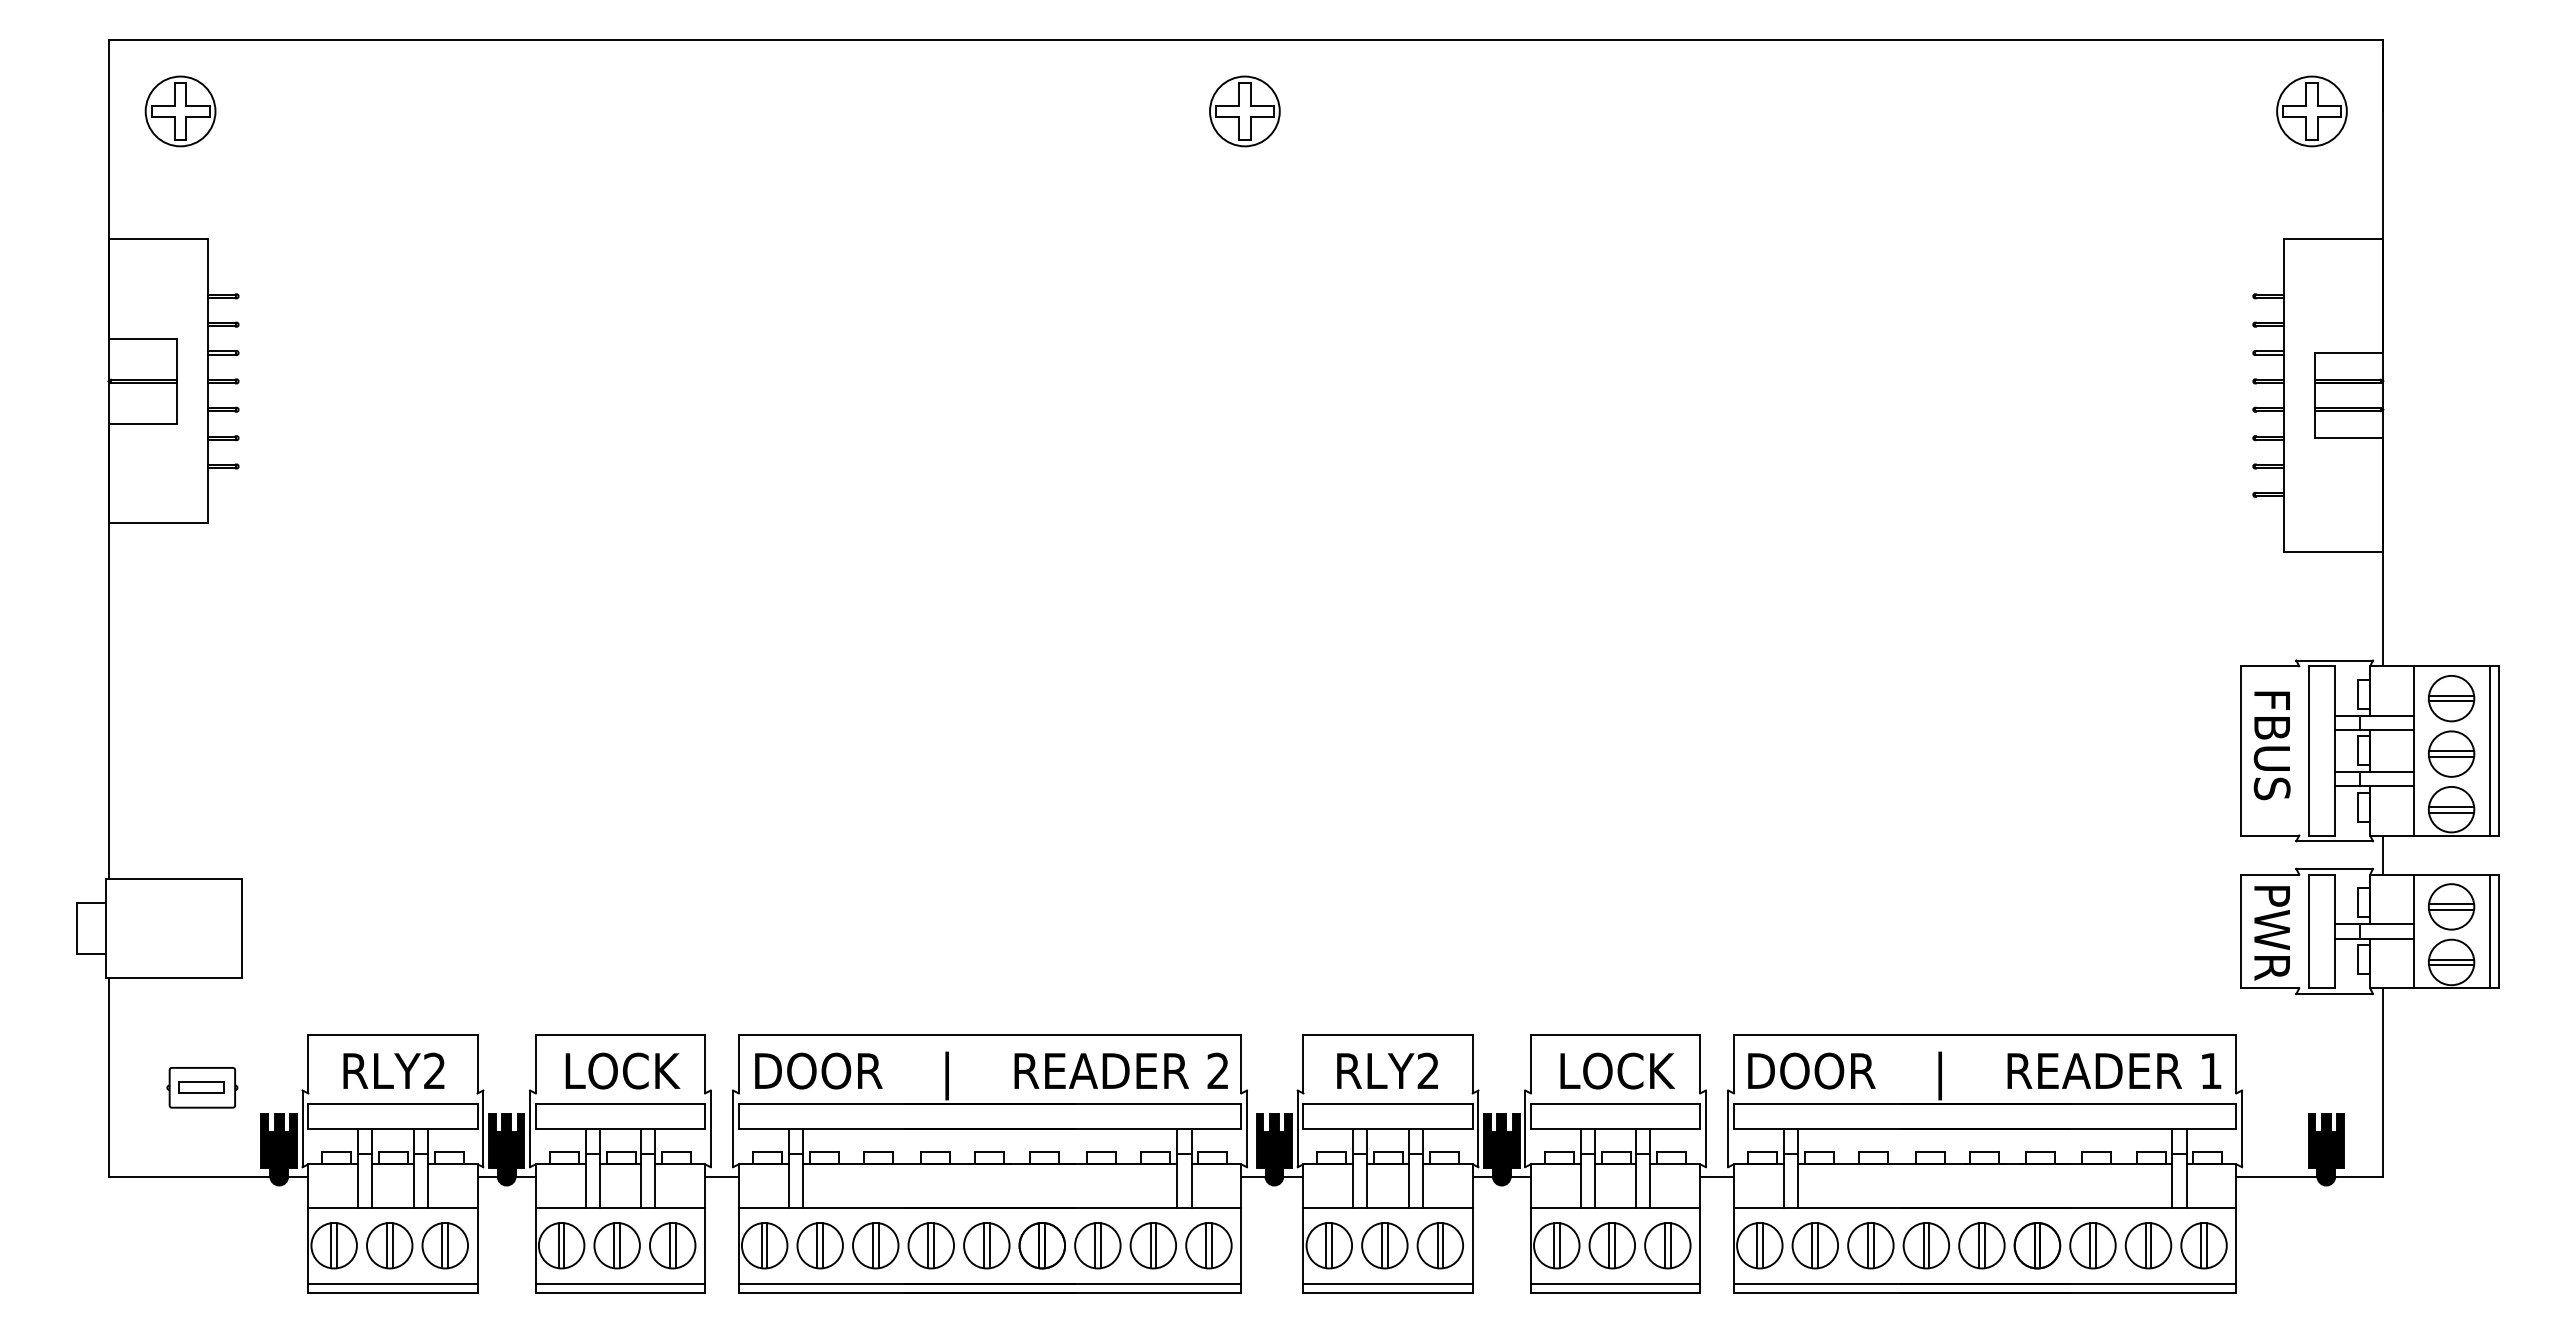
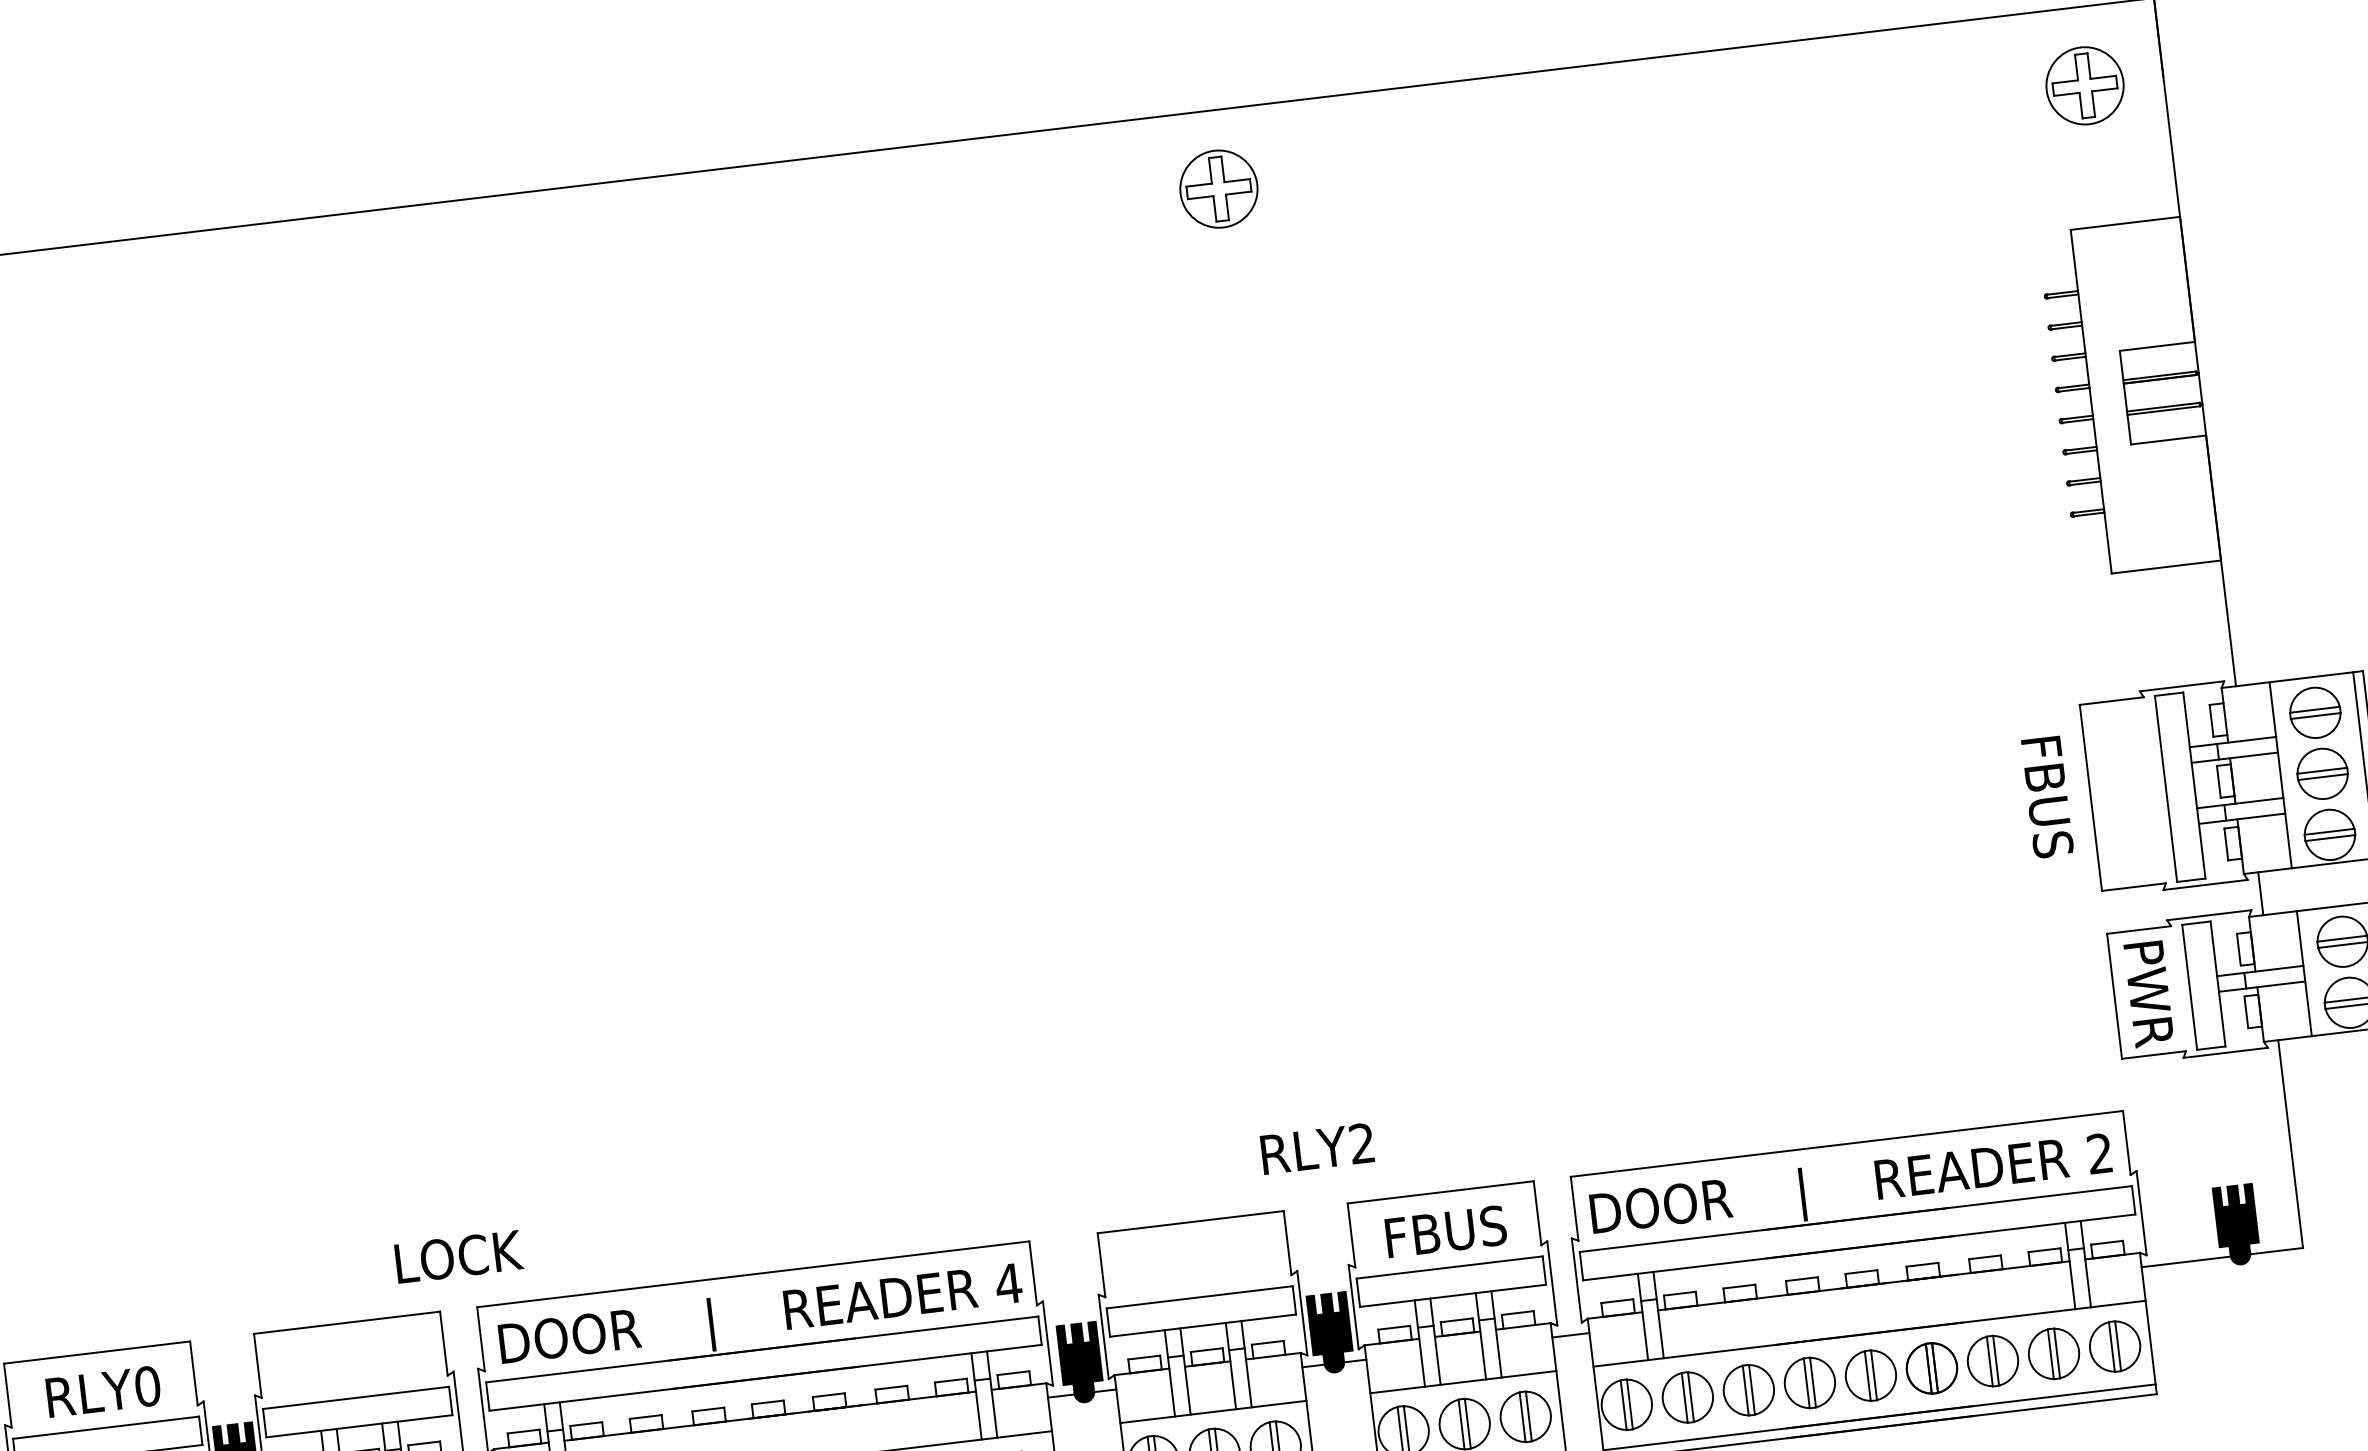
part: (1244, 111) -> (1218, 189), moved
text: (2271, 745) -> (2046, 797), moved
text: (434, 1070) -> (147, 1385), RLY2 -> RLY0
text: (622, 1070) -> (458, 1256), moved
text: (1217, 1070) -> (1007, 1283), 2 -> 4
text: (1387, 1070) -> (1317, 1148), moved
text: (1617, 1070) -> (1447, 1230), LOCK -> FBUS
text: (2210, 1070) -> (2099, 1153), 1 -> 2

